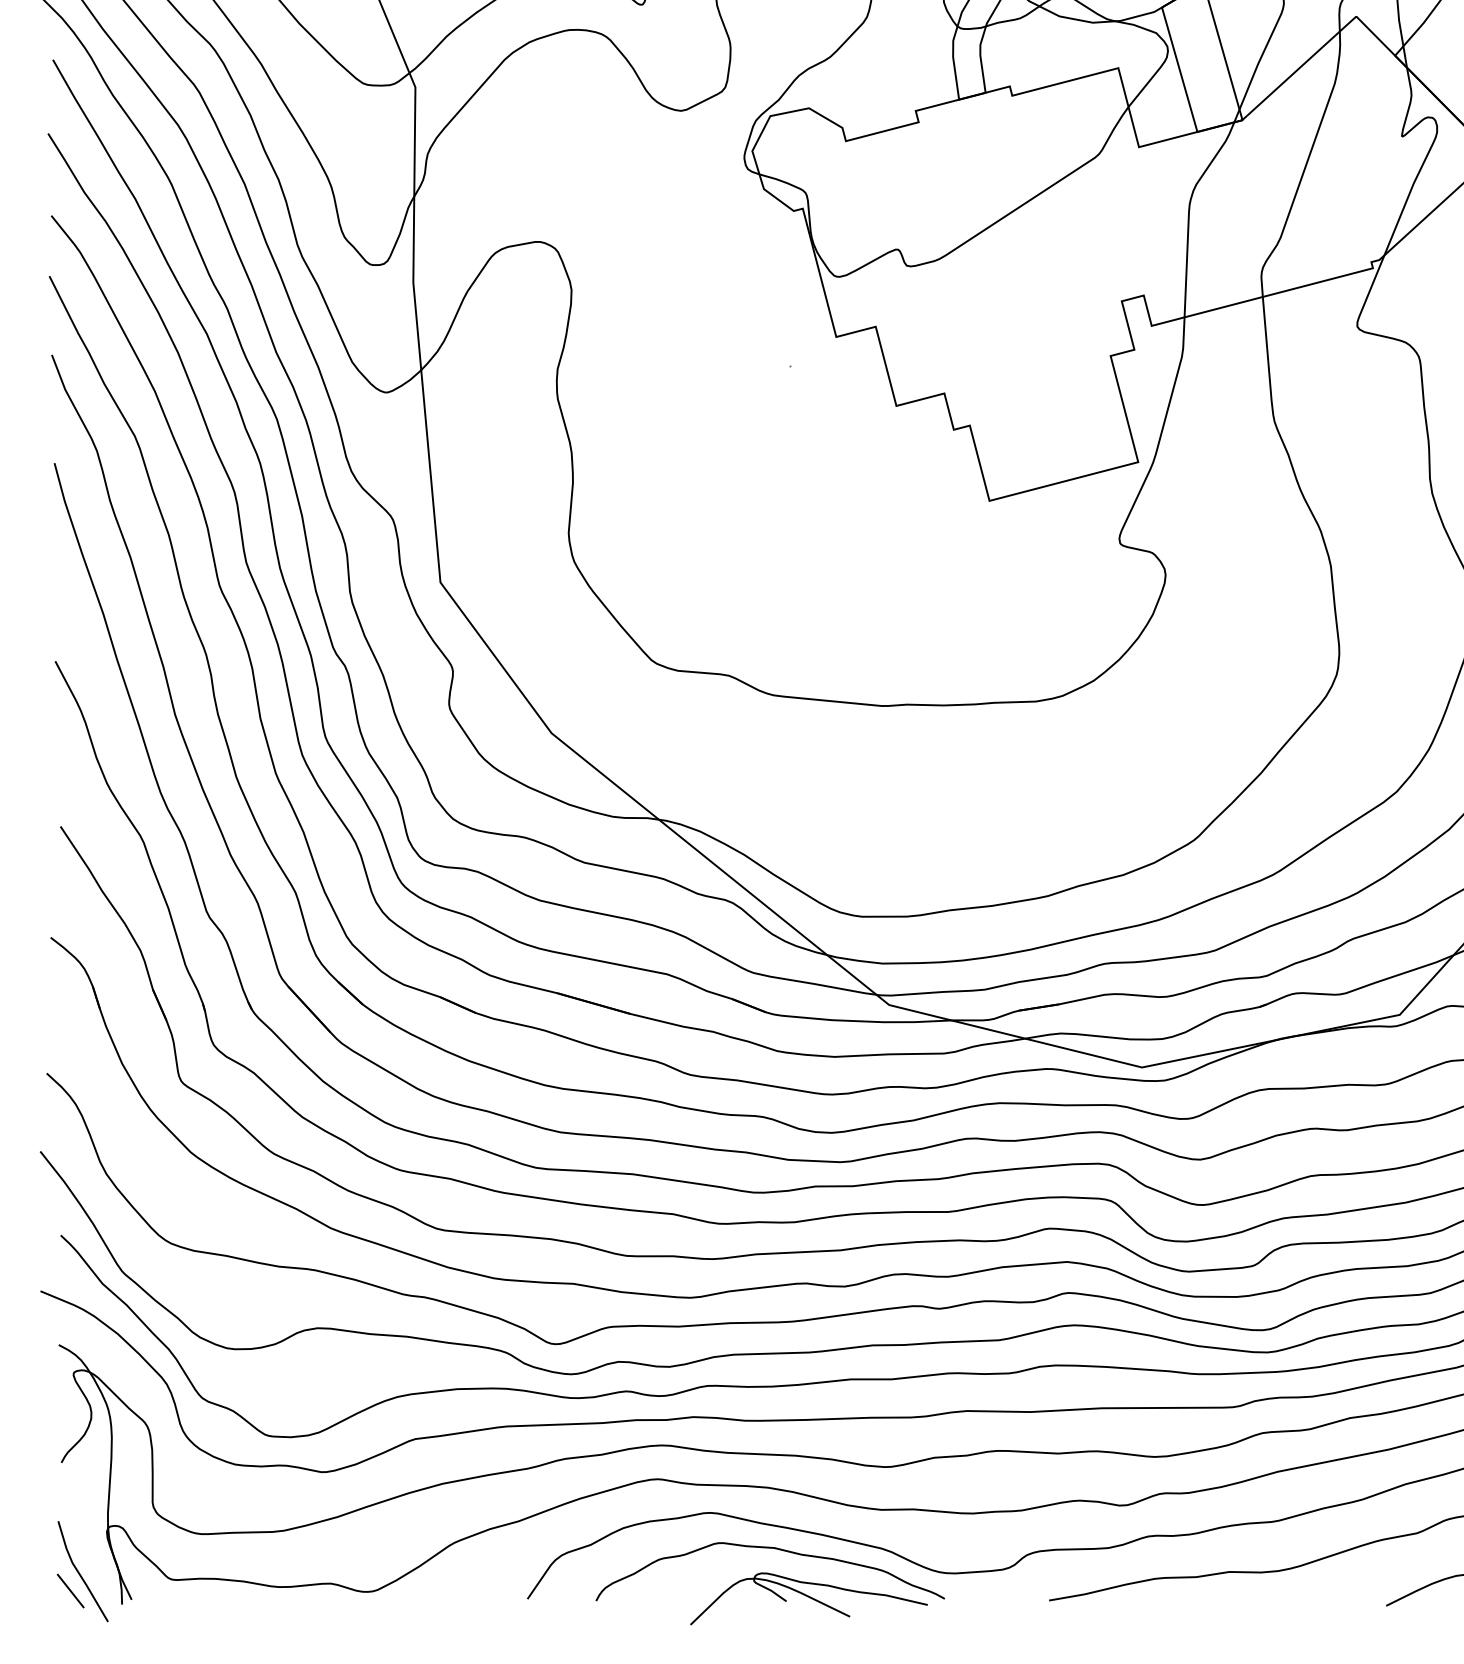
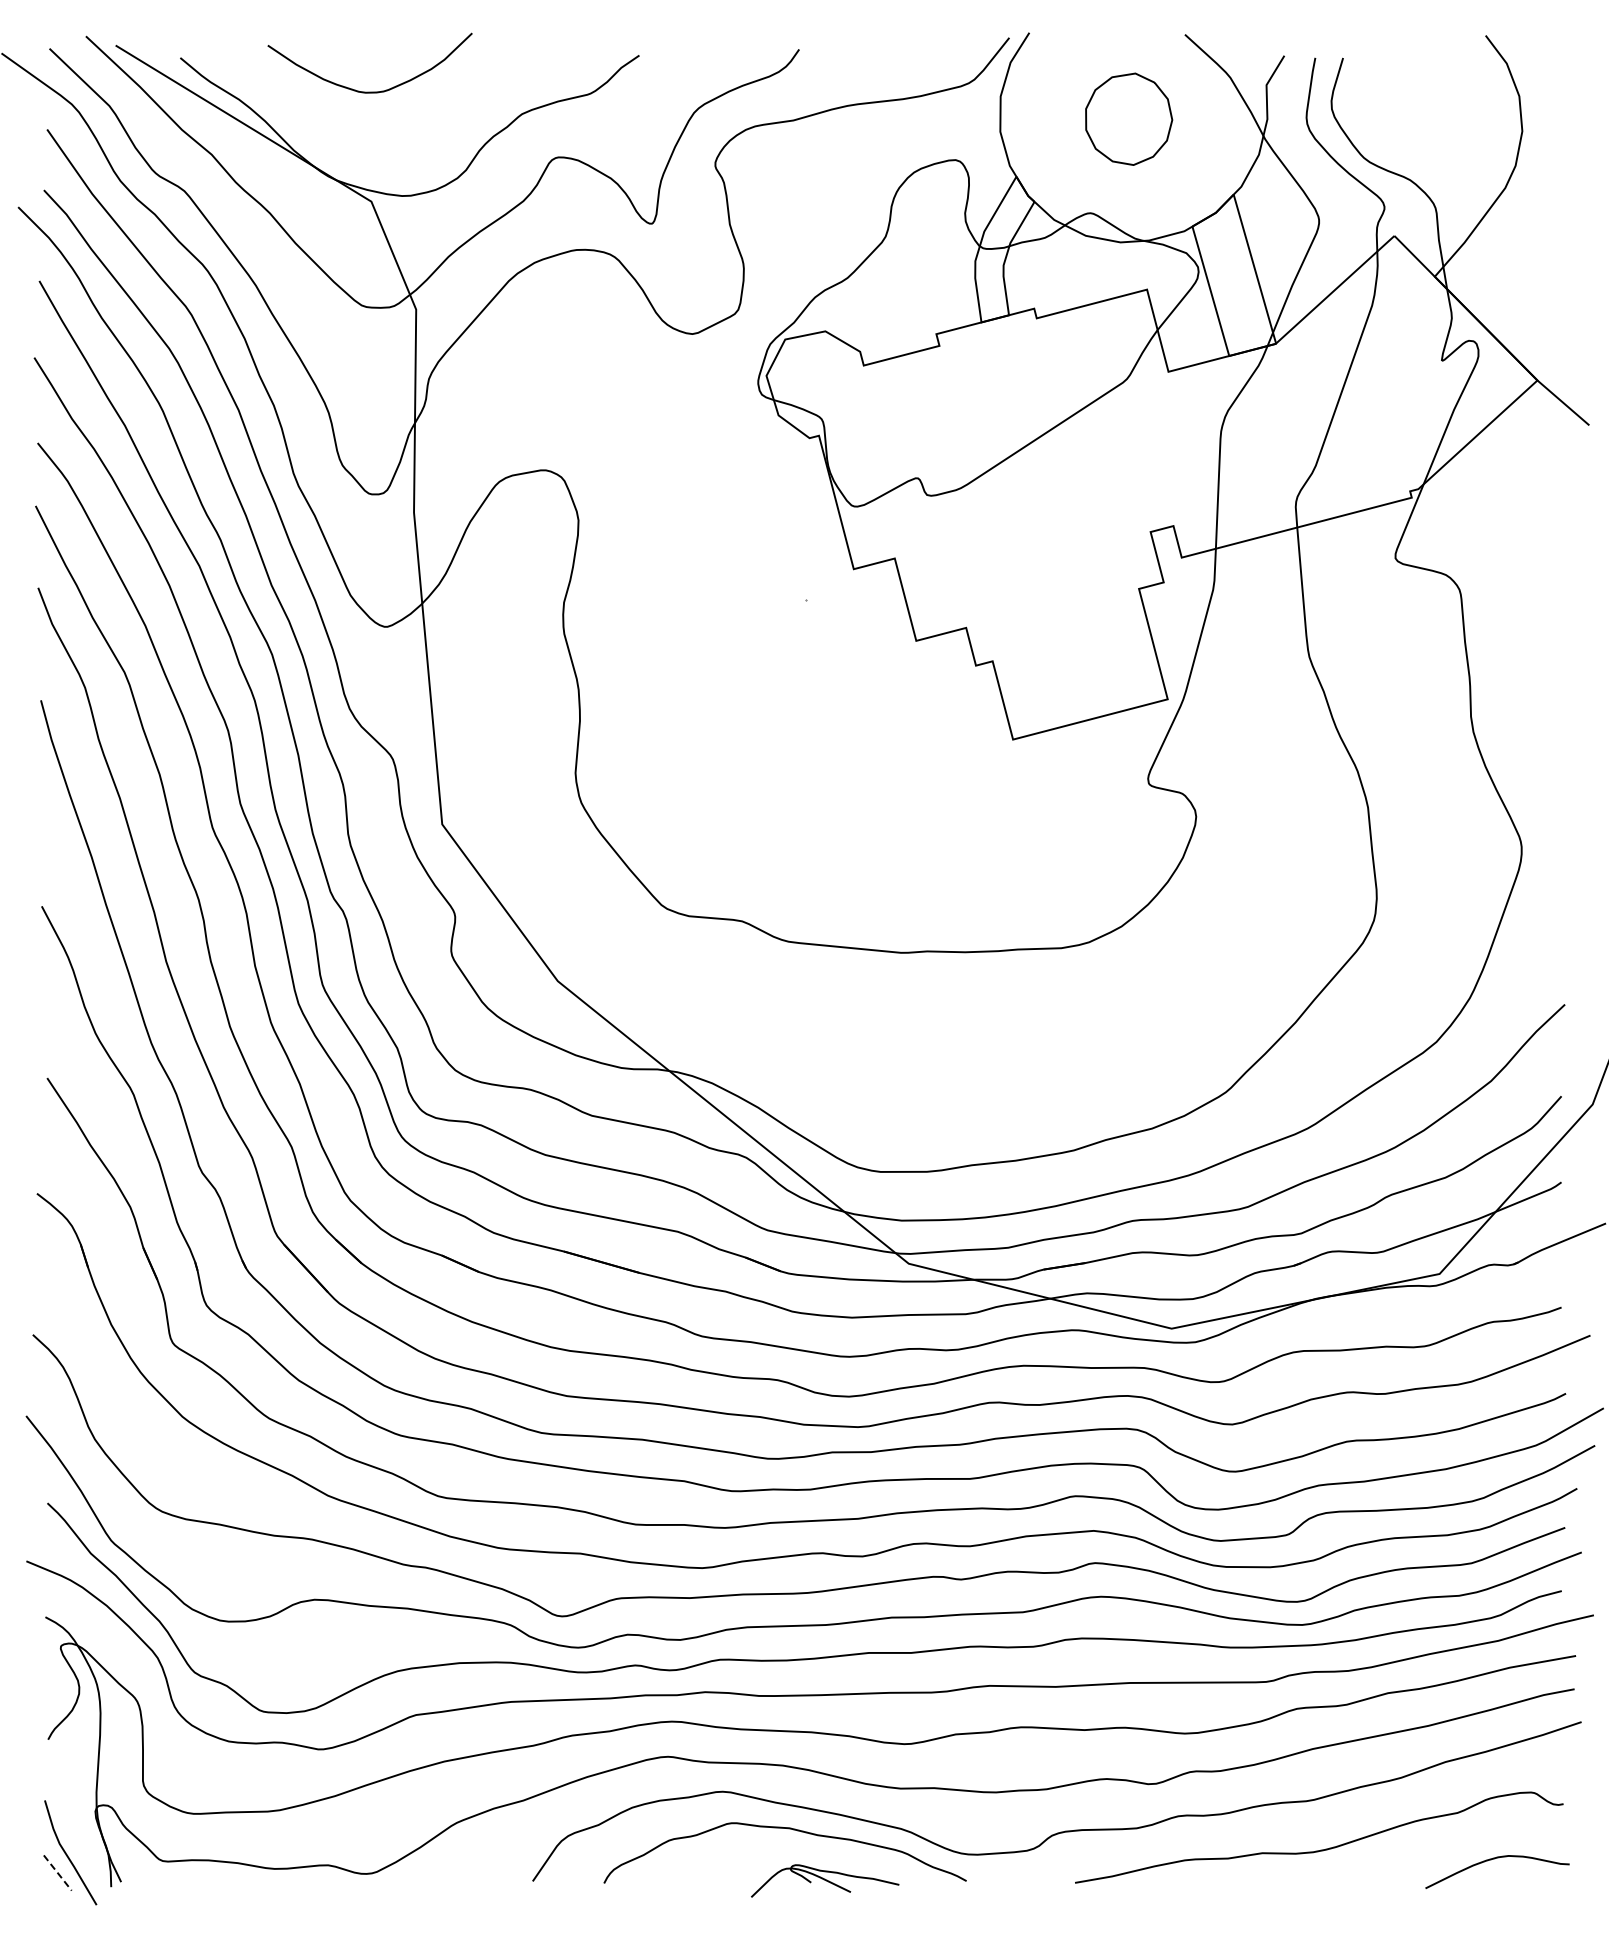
line: (71, 1591) -> (58, 1873), solid -> dashed
part: (808, 1598) -> (824, 1880), size x0.6

